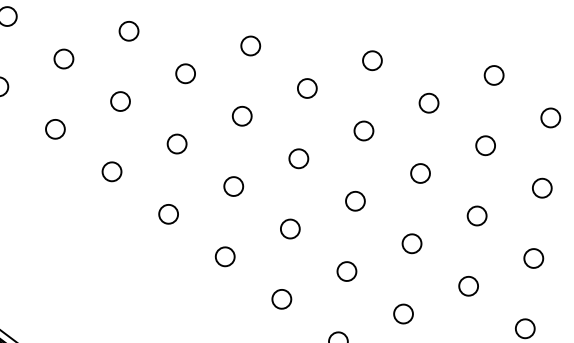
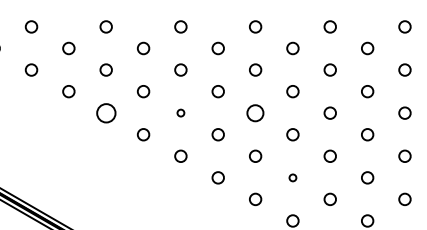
circle: (111, 170) -> (105, 112), size x1.6
circle: (233, 185) -> (180, 112), size x0.6
circle: (355, 200) -> (255, 112), size x1.4
circle: (402, 313) -> (292, 177), size x0.6

